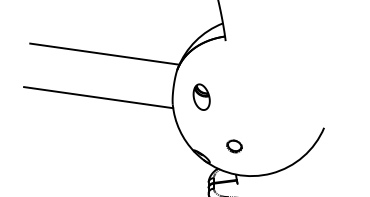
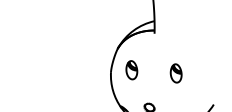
line: (104, 53) -> (68, 29), removed
part: (264, 91) -> (176, 72), added
line: (98, 97) -> (60, 59), removed

